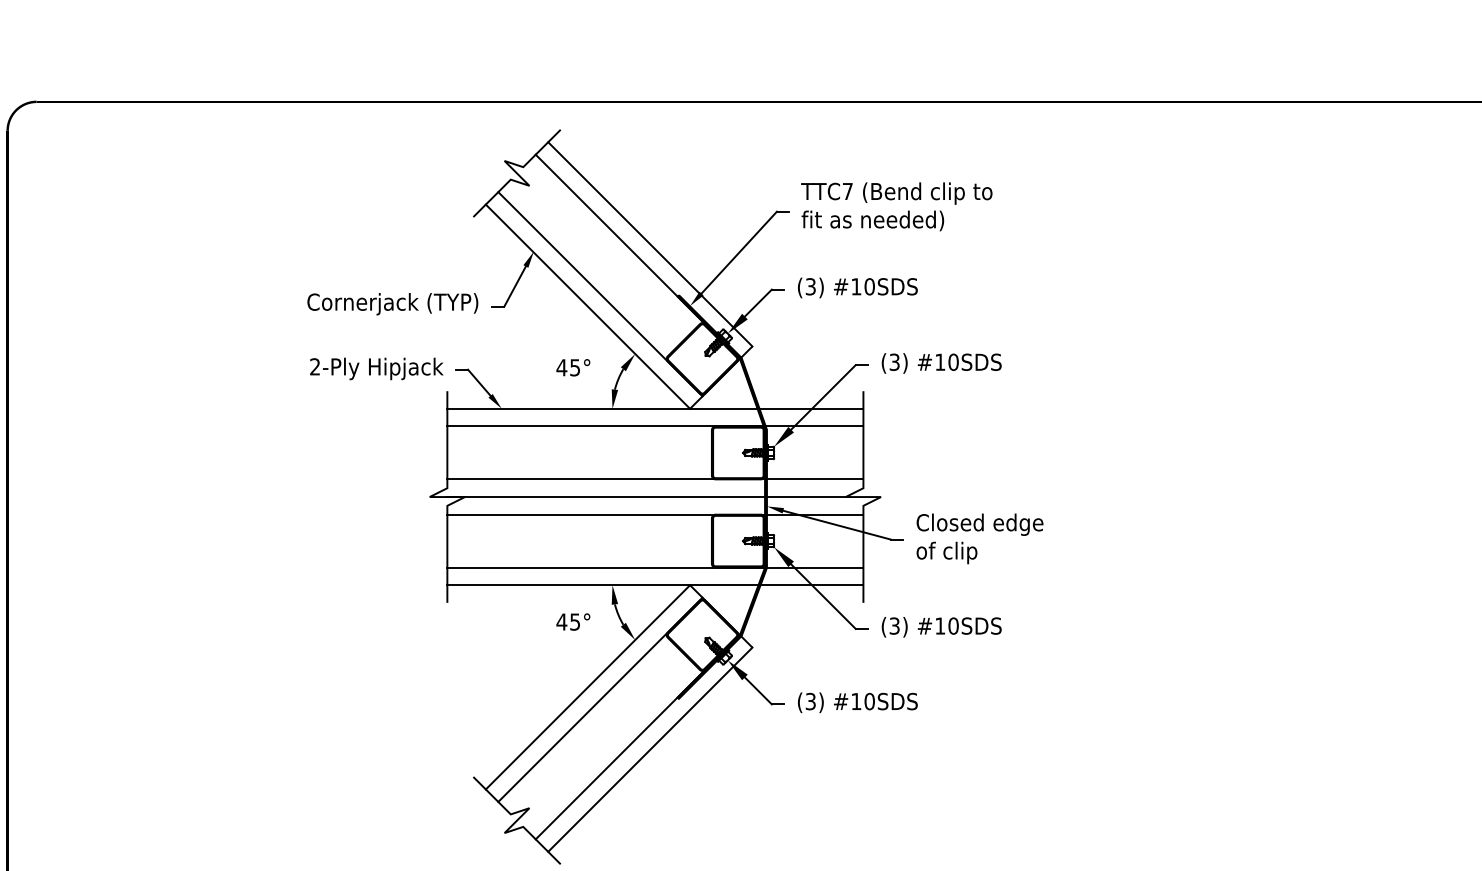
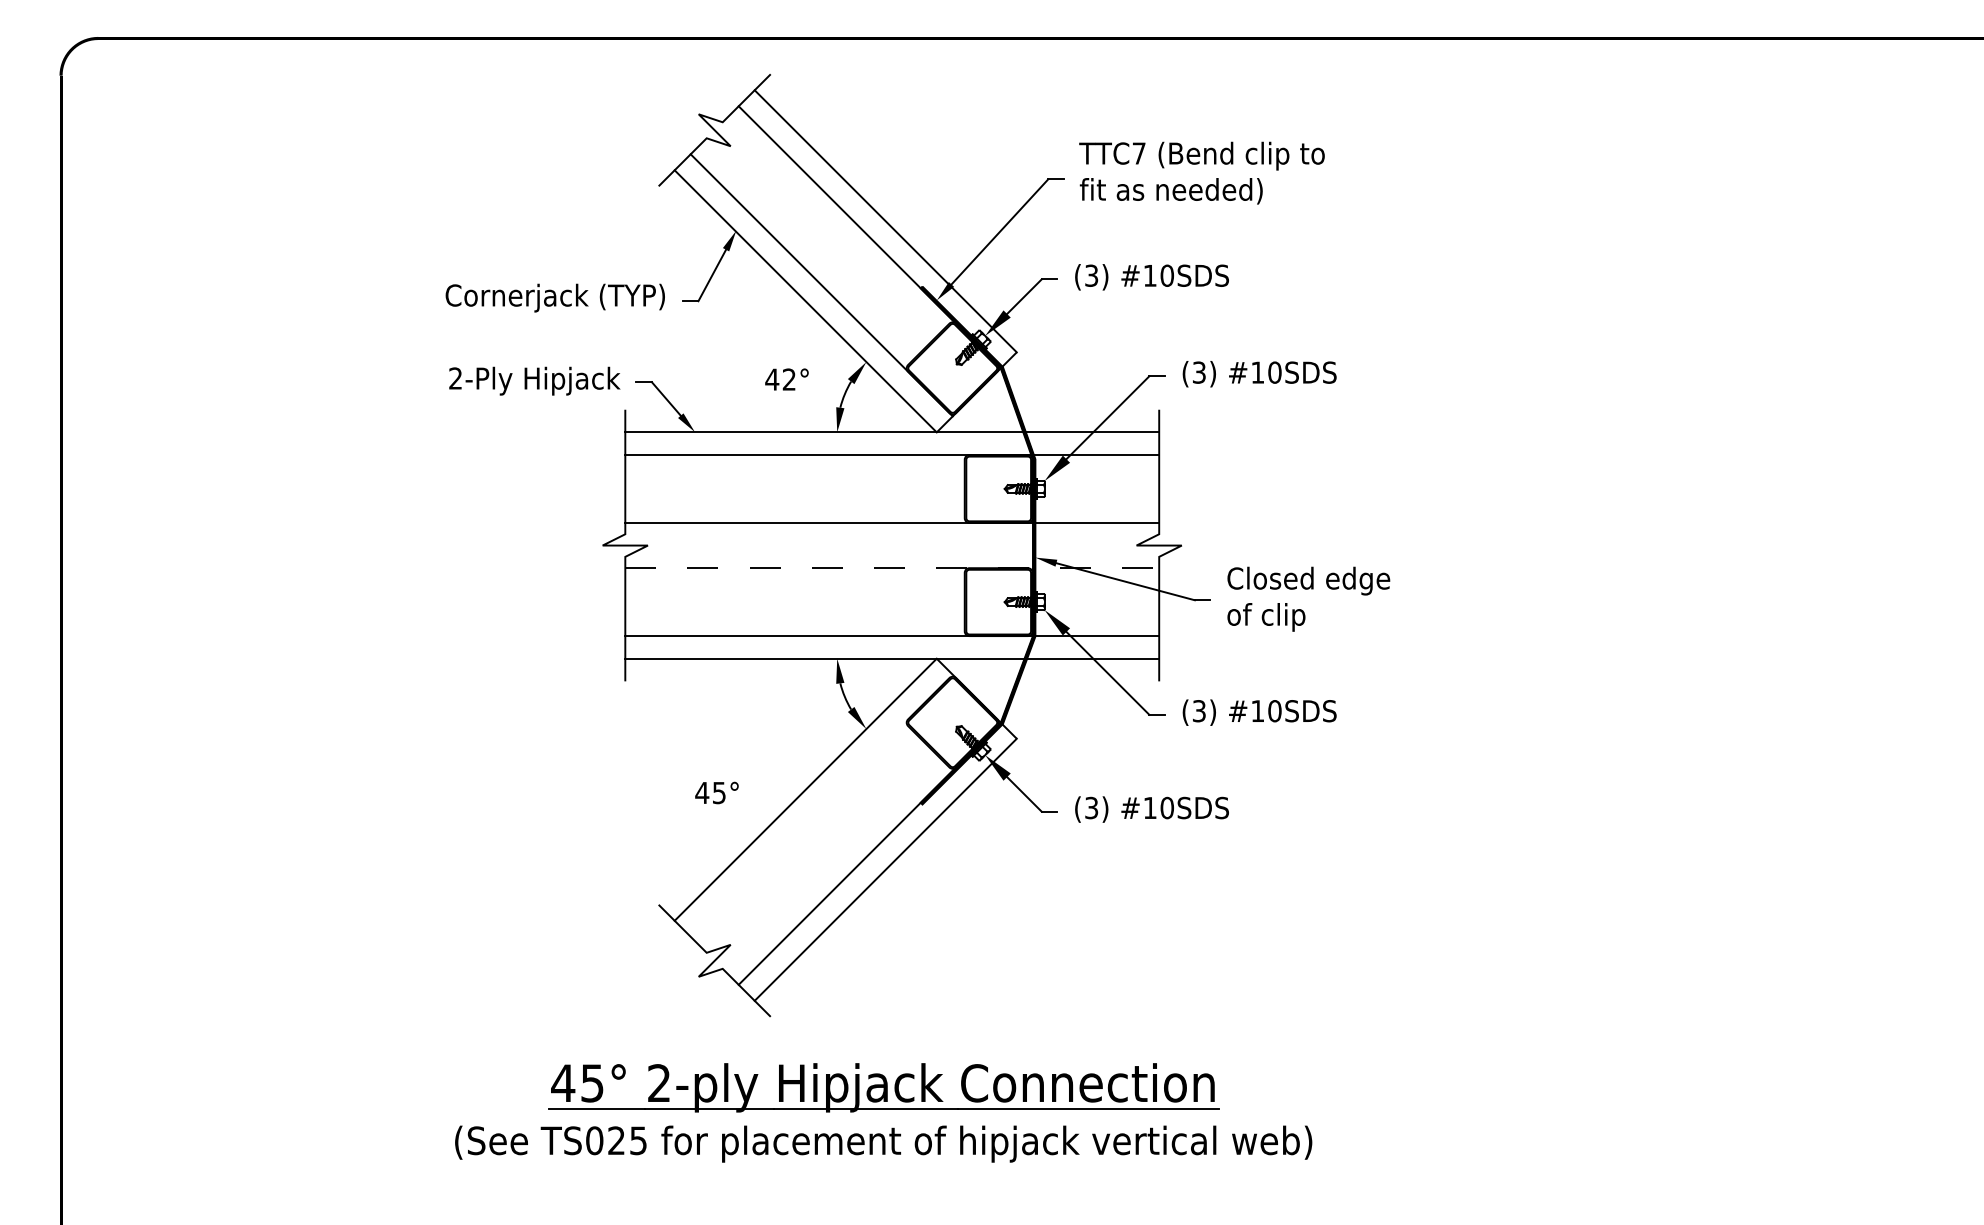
text: (574, 367) -> (788, 379), 45° -> 42°
line: (646, 496) -> (880, 545), removed
line: (655, 514) -> (892, 568), solid -> dashed
text: (572, 621) -> (716, 792), moved
line: (600, 699) -> (821, 805), removed

